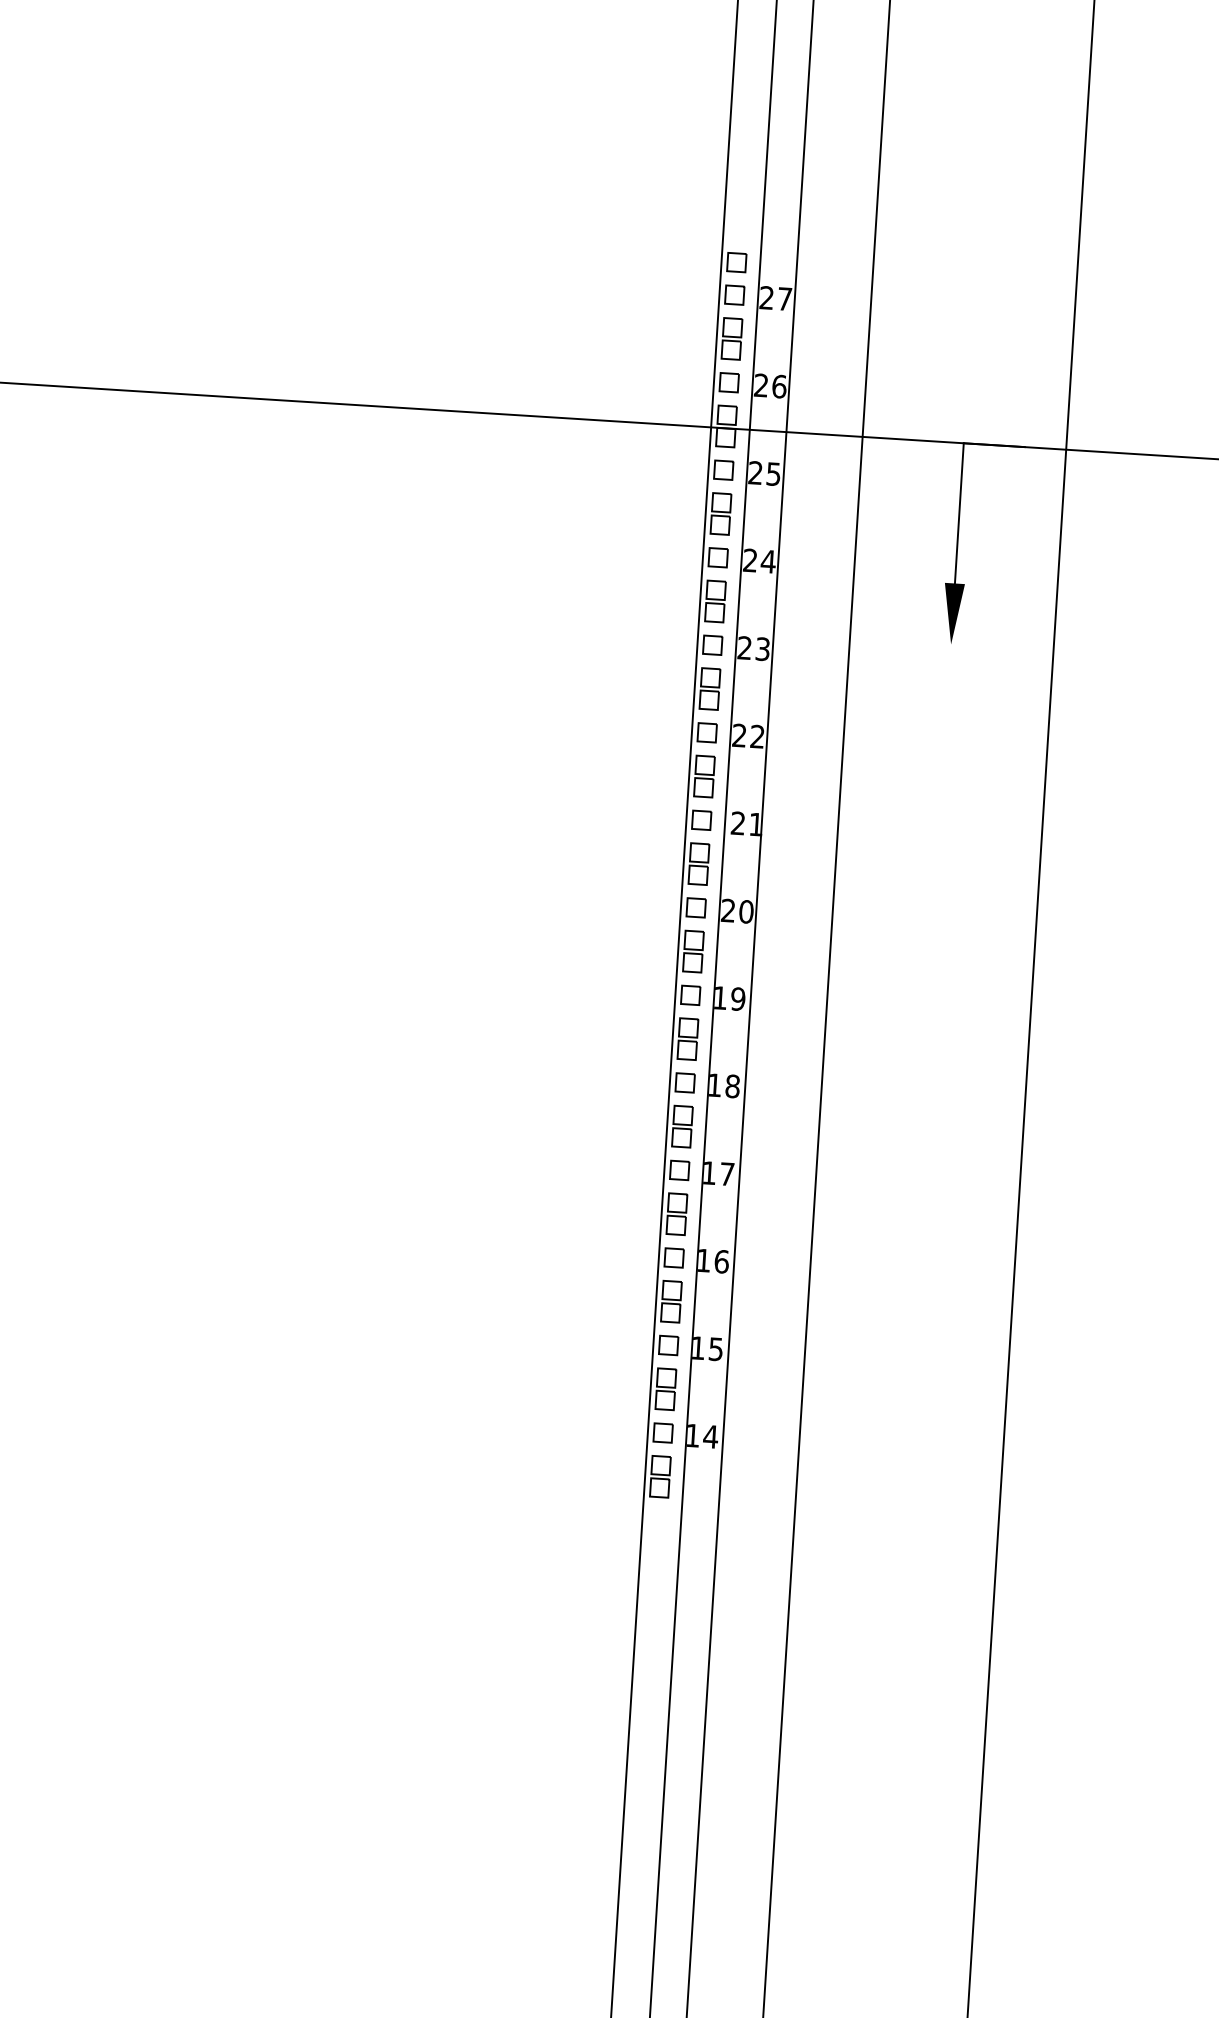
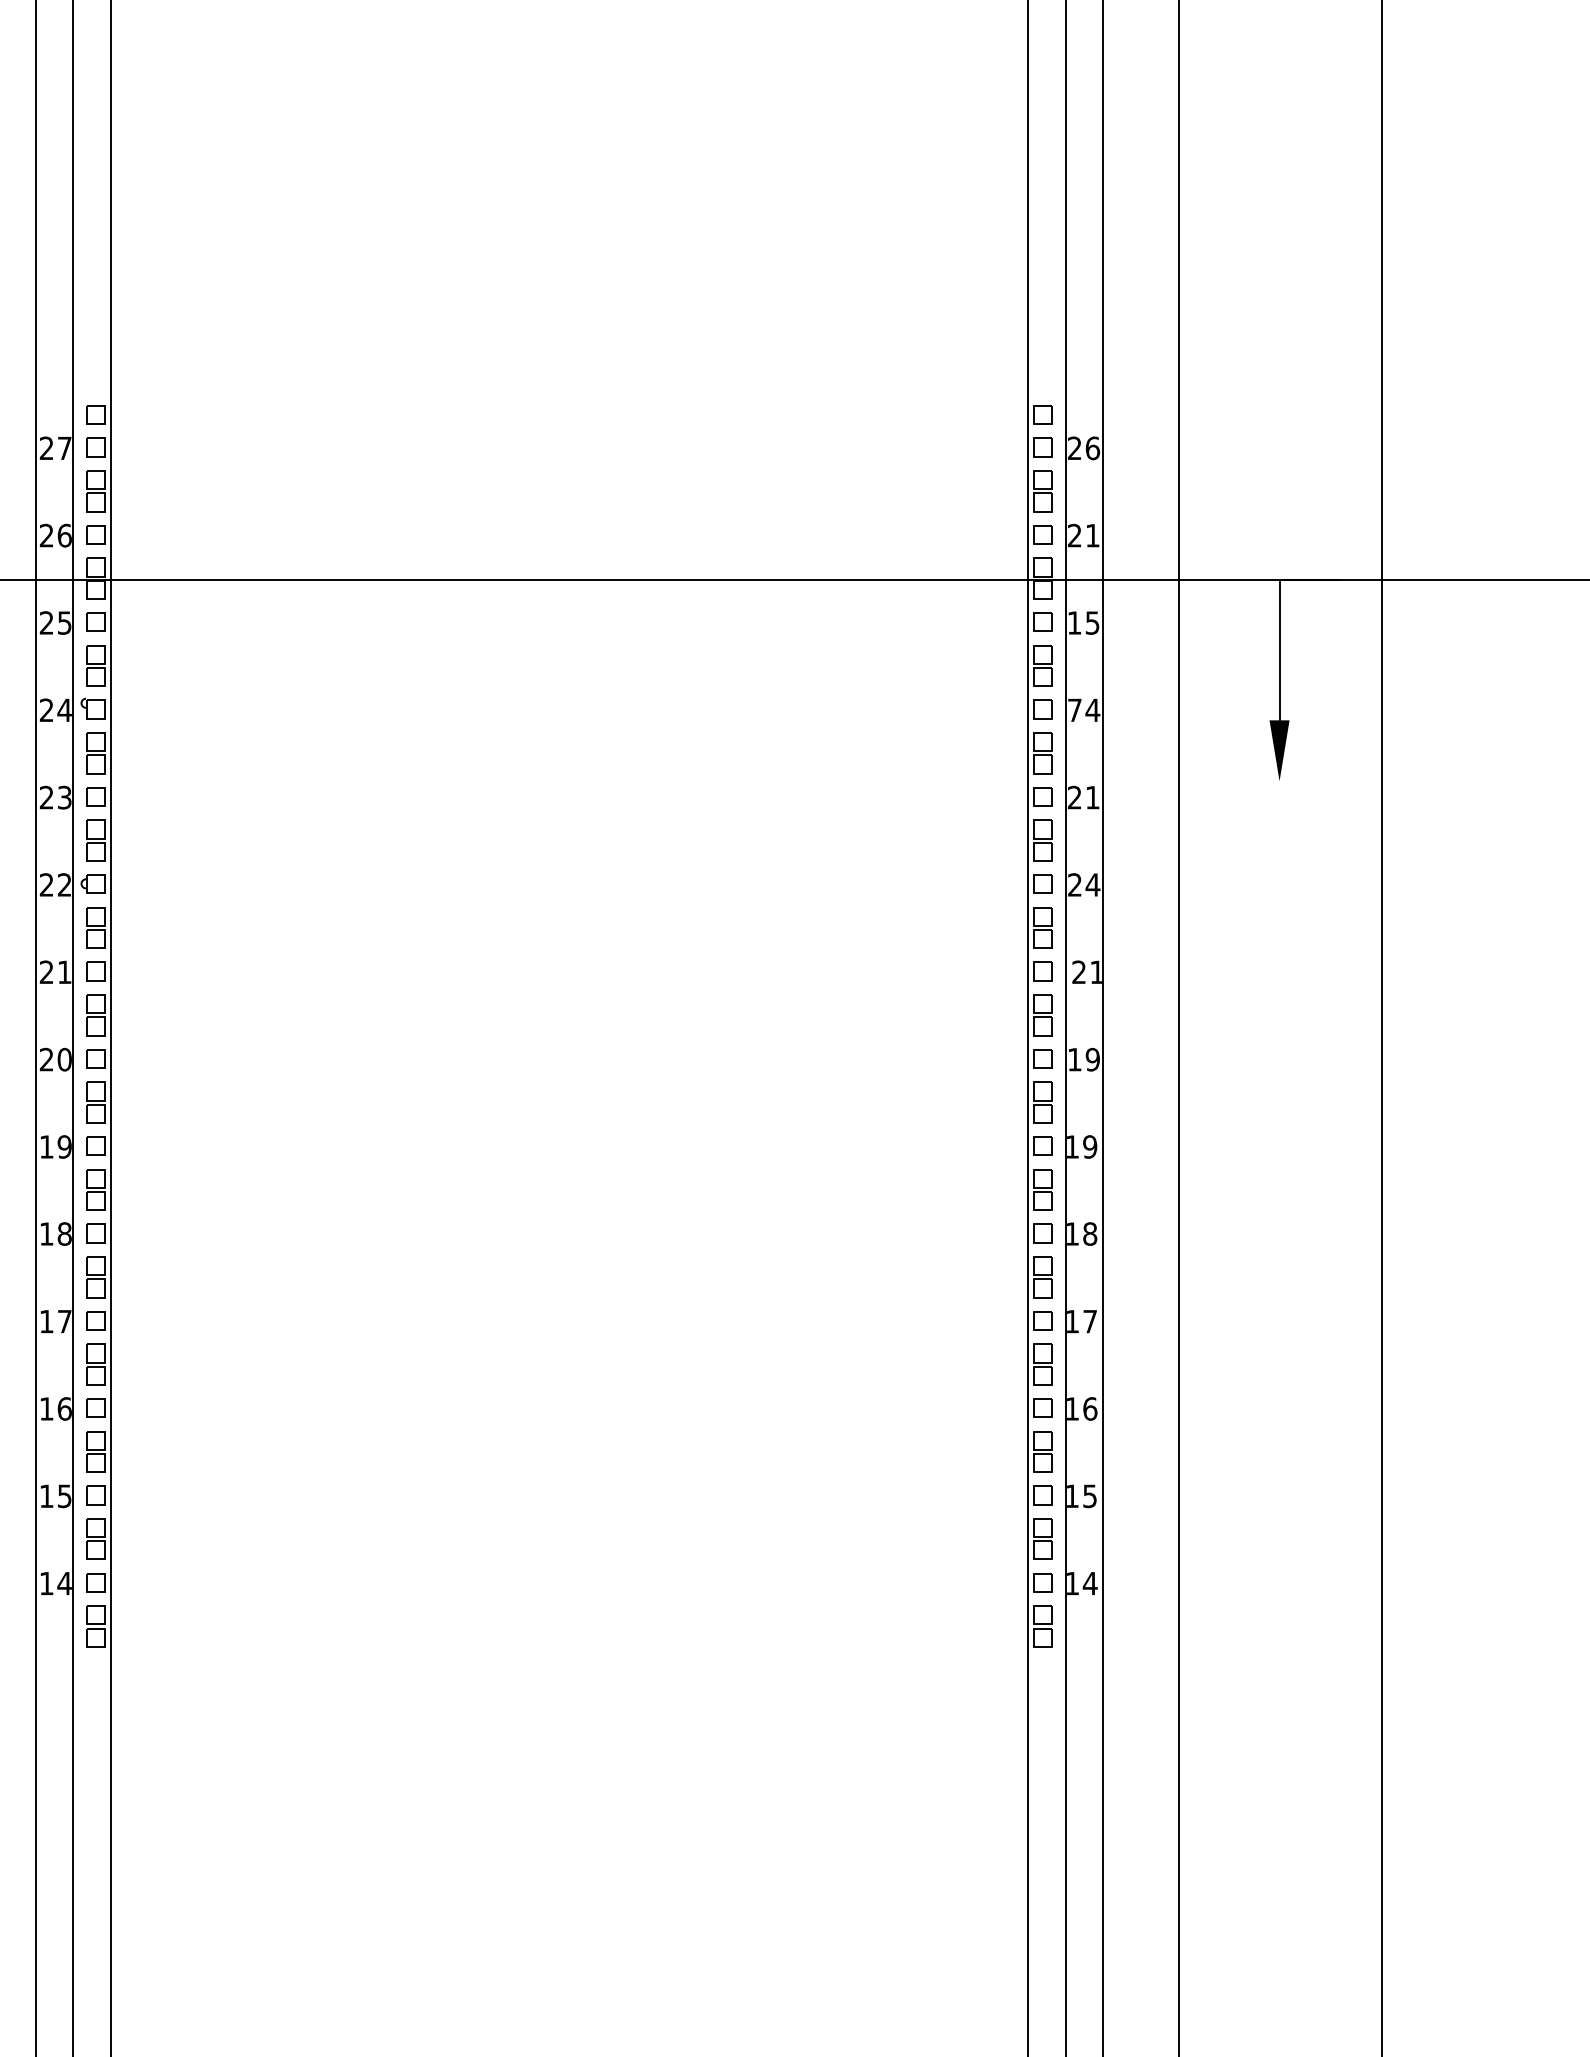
text: (784, 299) -> (1092, 448), 27 -> 26
text: (779, 386) -> (1092, 535), 26 -> 21
text: (754, 472) -> (1073, 622), 25 -> 15
text: (750, 559) -> (1074, 709), 24 -> 74
text: (762, 649) -> (1092, 797), 23 -> 21
text: (757, 736) -> (1092, 884), 22 -> 24
text: (737, 911) -> (1083, 1059), 20 -> 19

